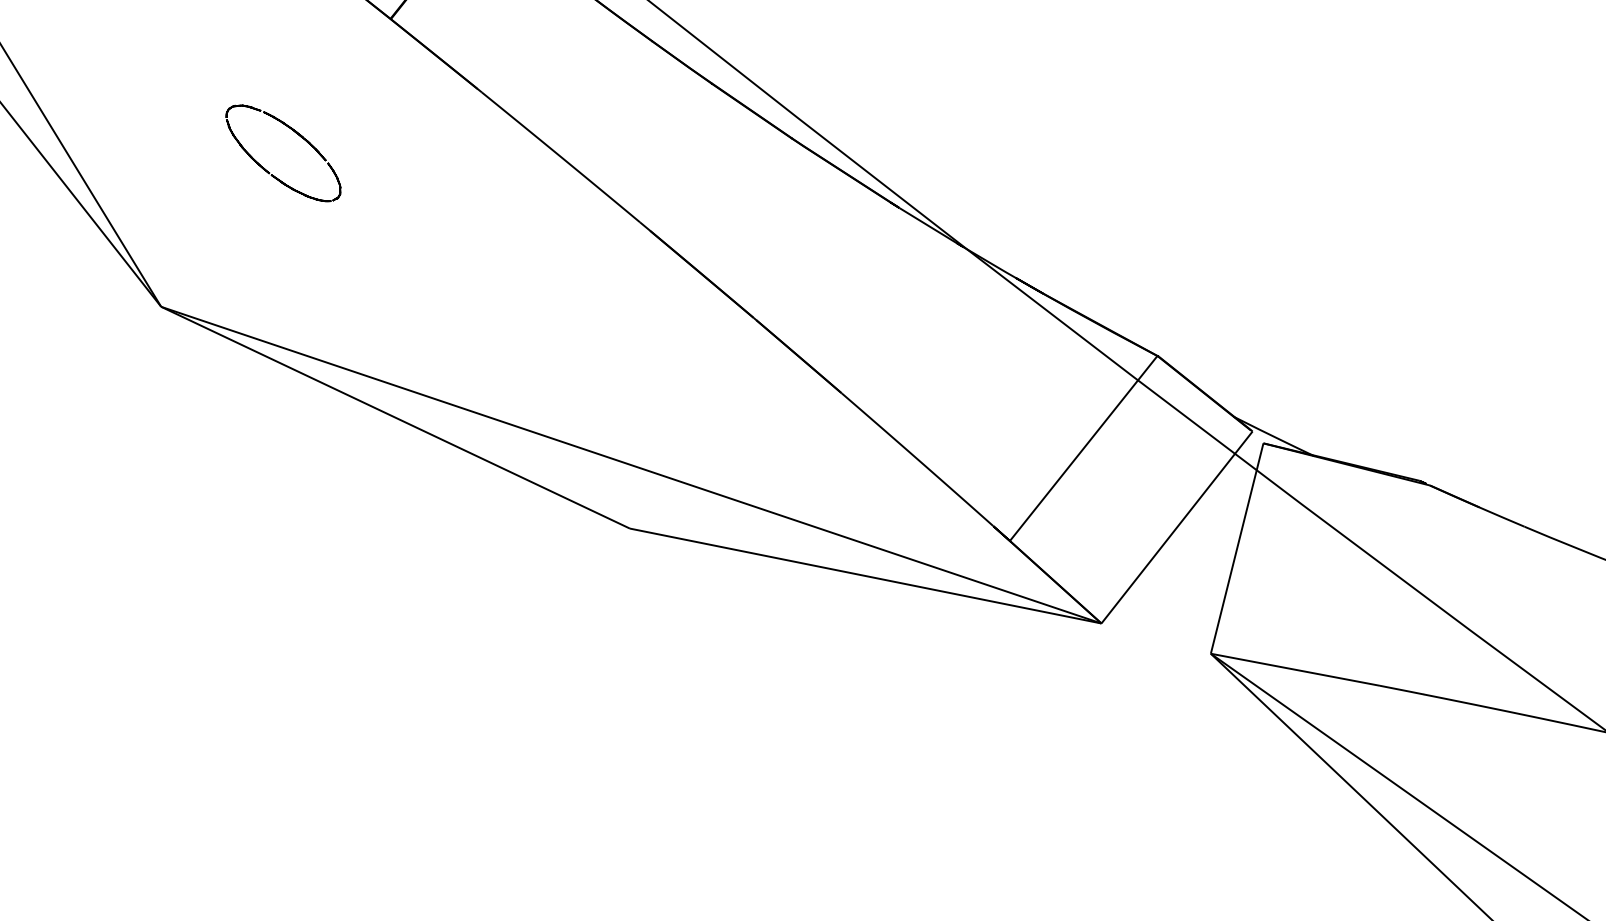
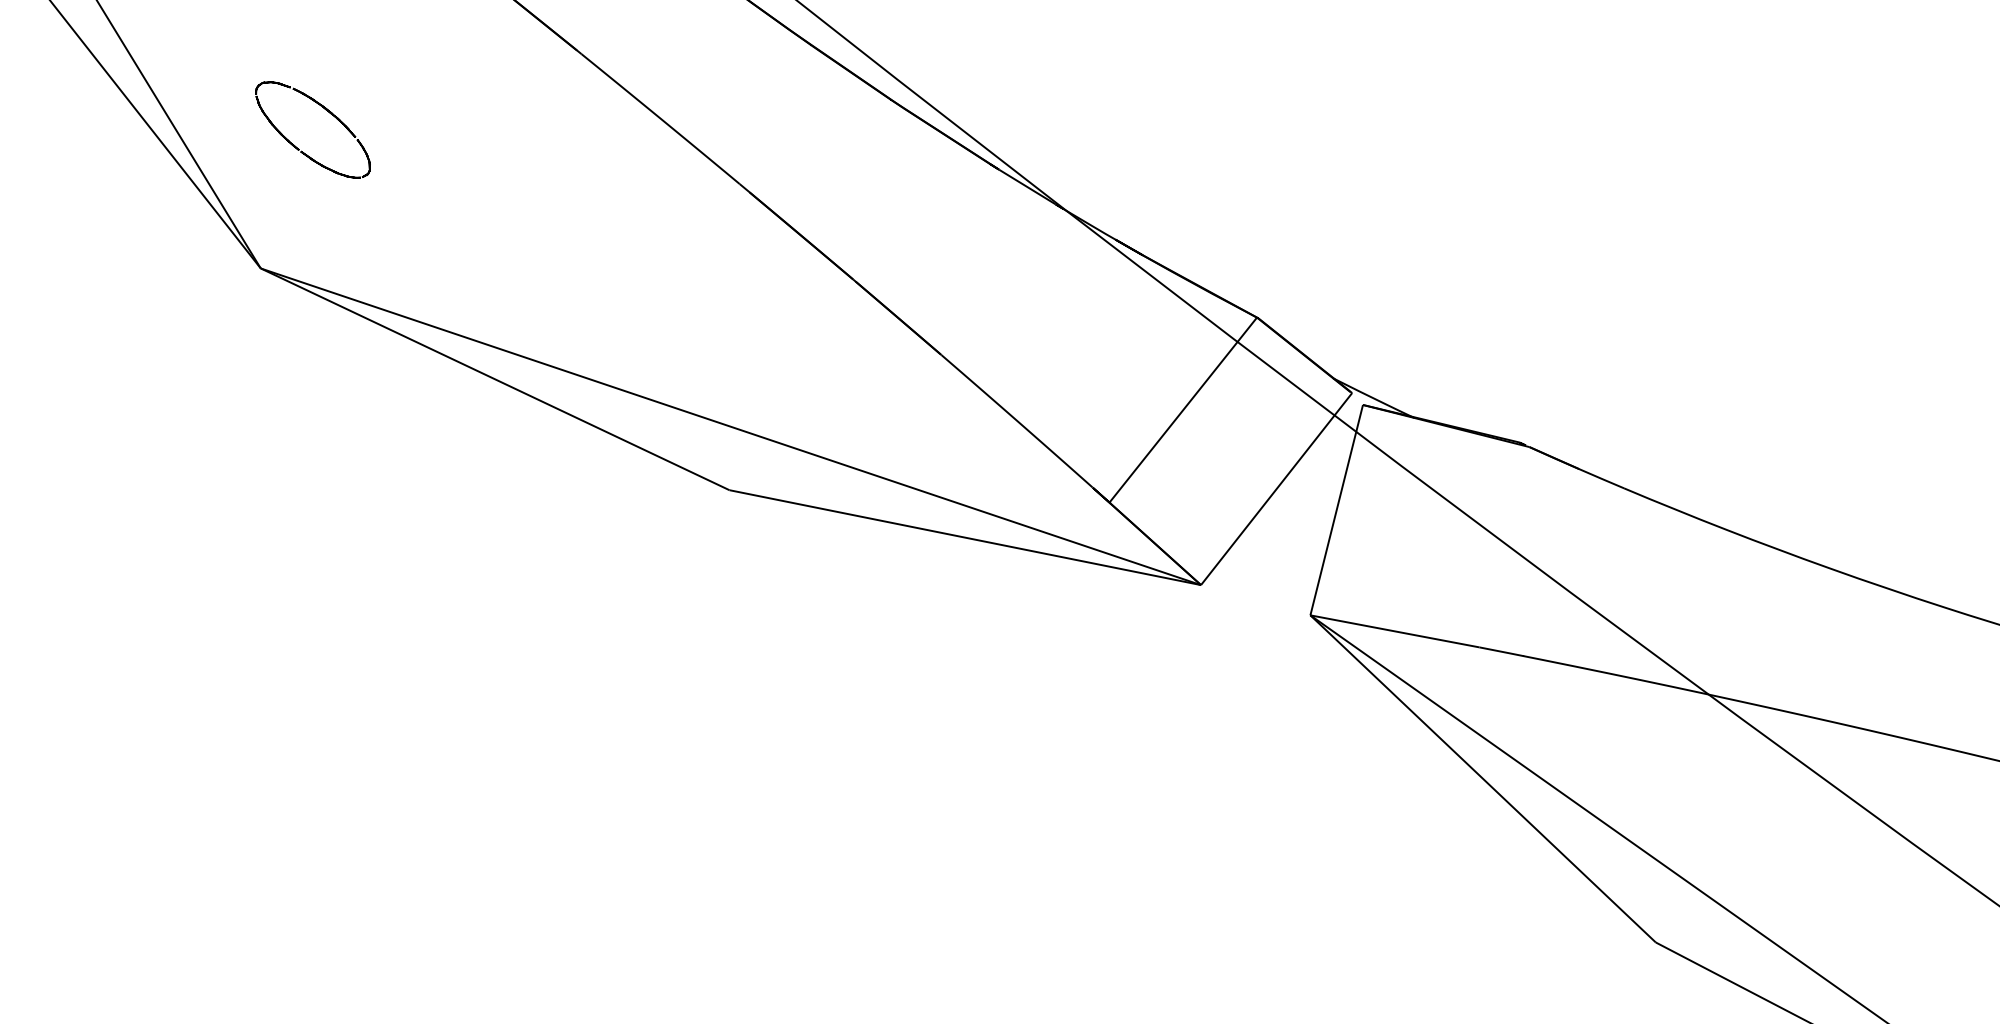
part: (295, 133) -> (325, 110), moved

